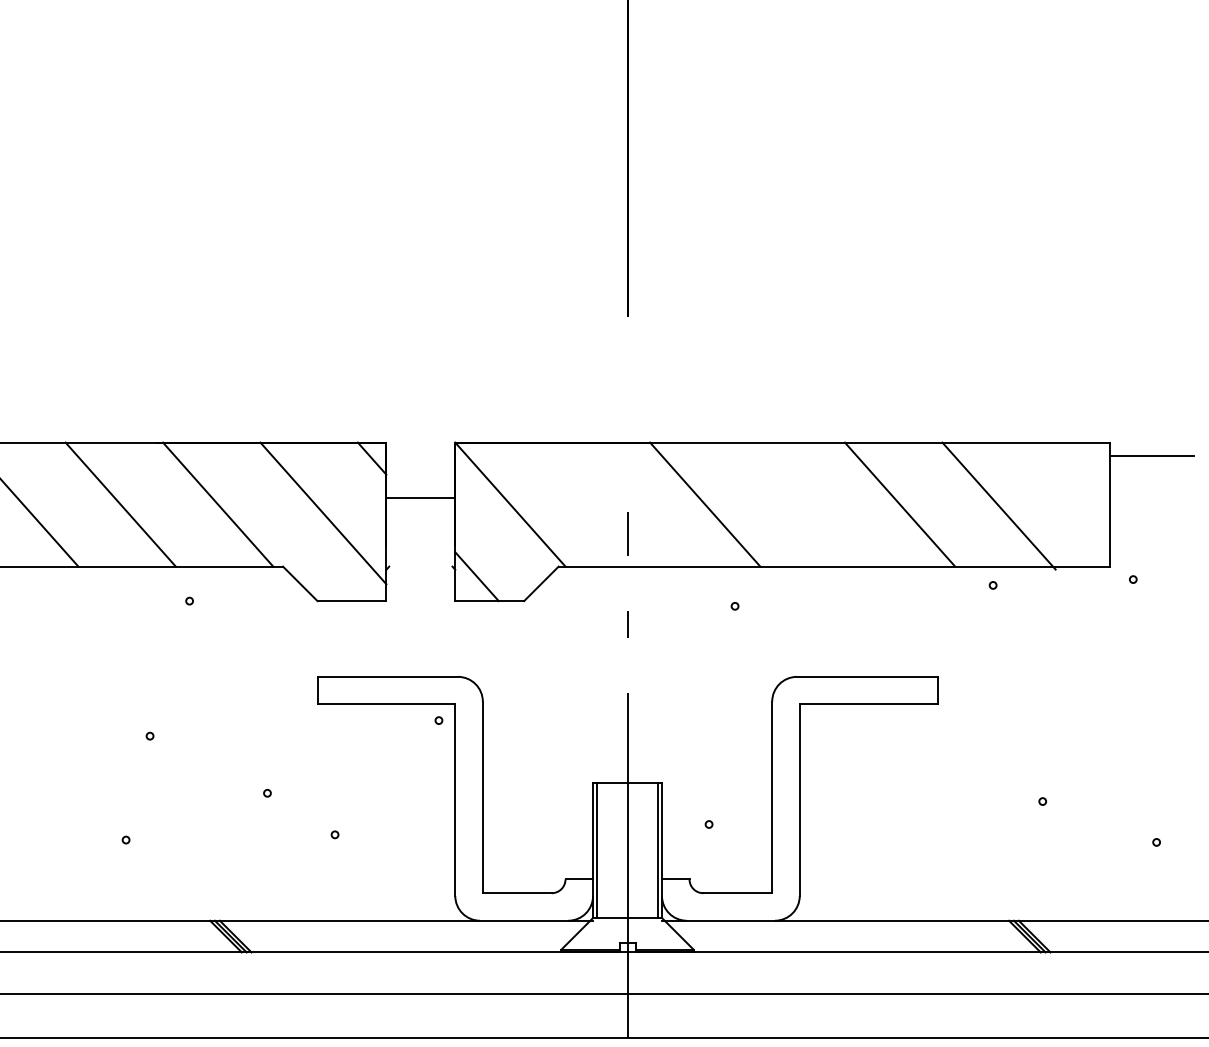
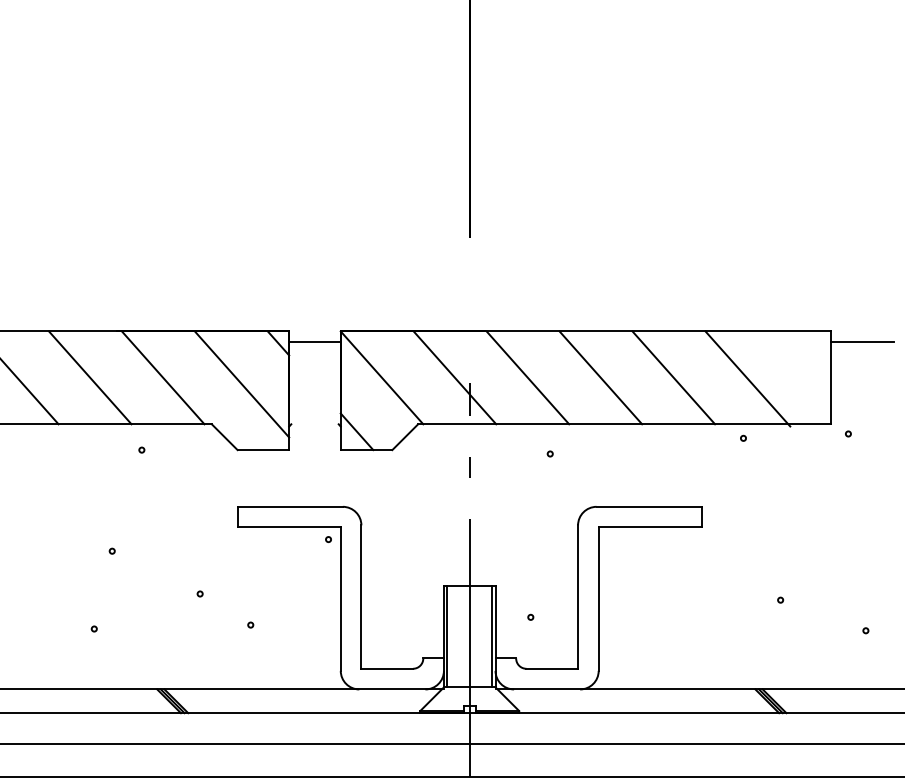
line: (420, 497) -> (314, 341), moved
line: (607, 504) -> (454, 377), added
line: (802, 504) -> (600, 377), added

